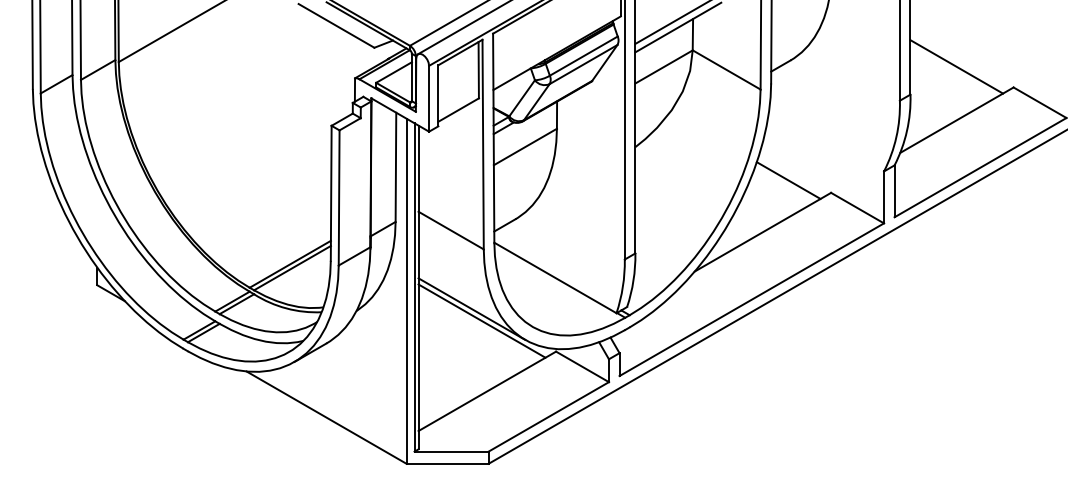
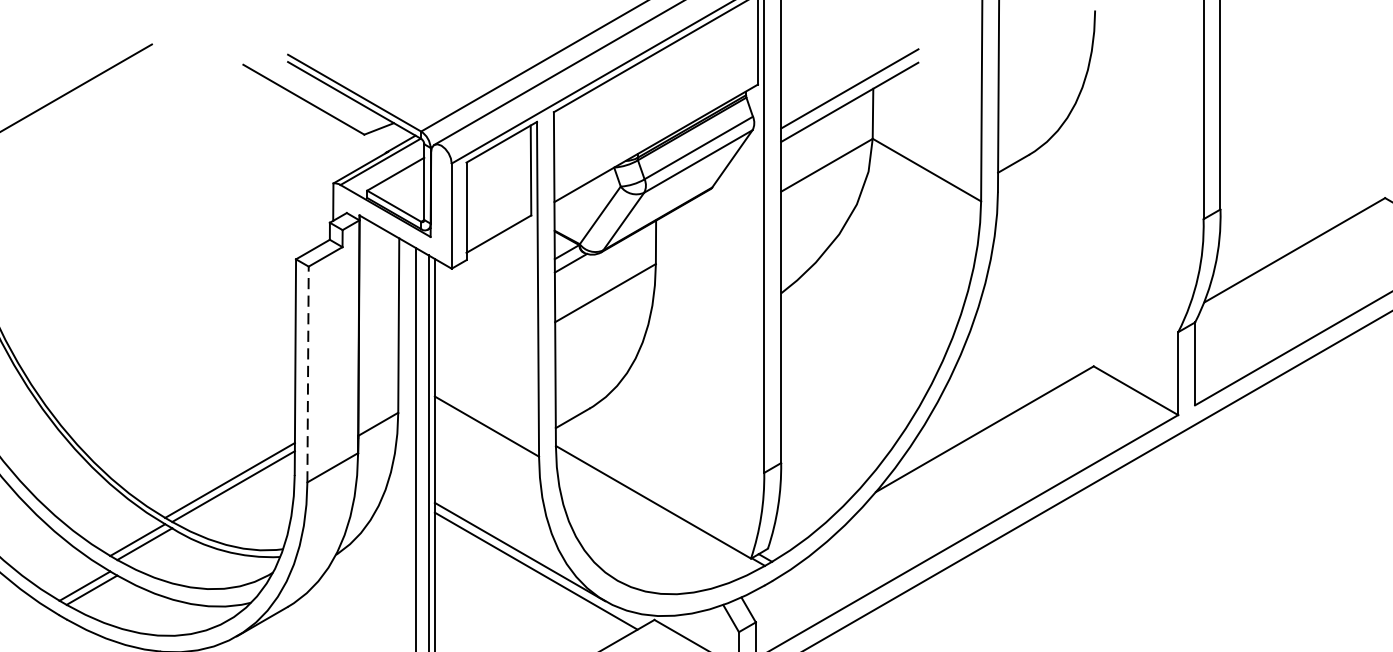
line: (956, 66) -> (1293, 164), removed
line: (788, 180) -> (1025, 346), removed
line: (339, 197) -> (308, 373), solid -> dashed

